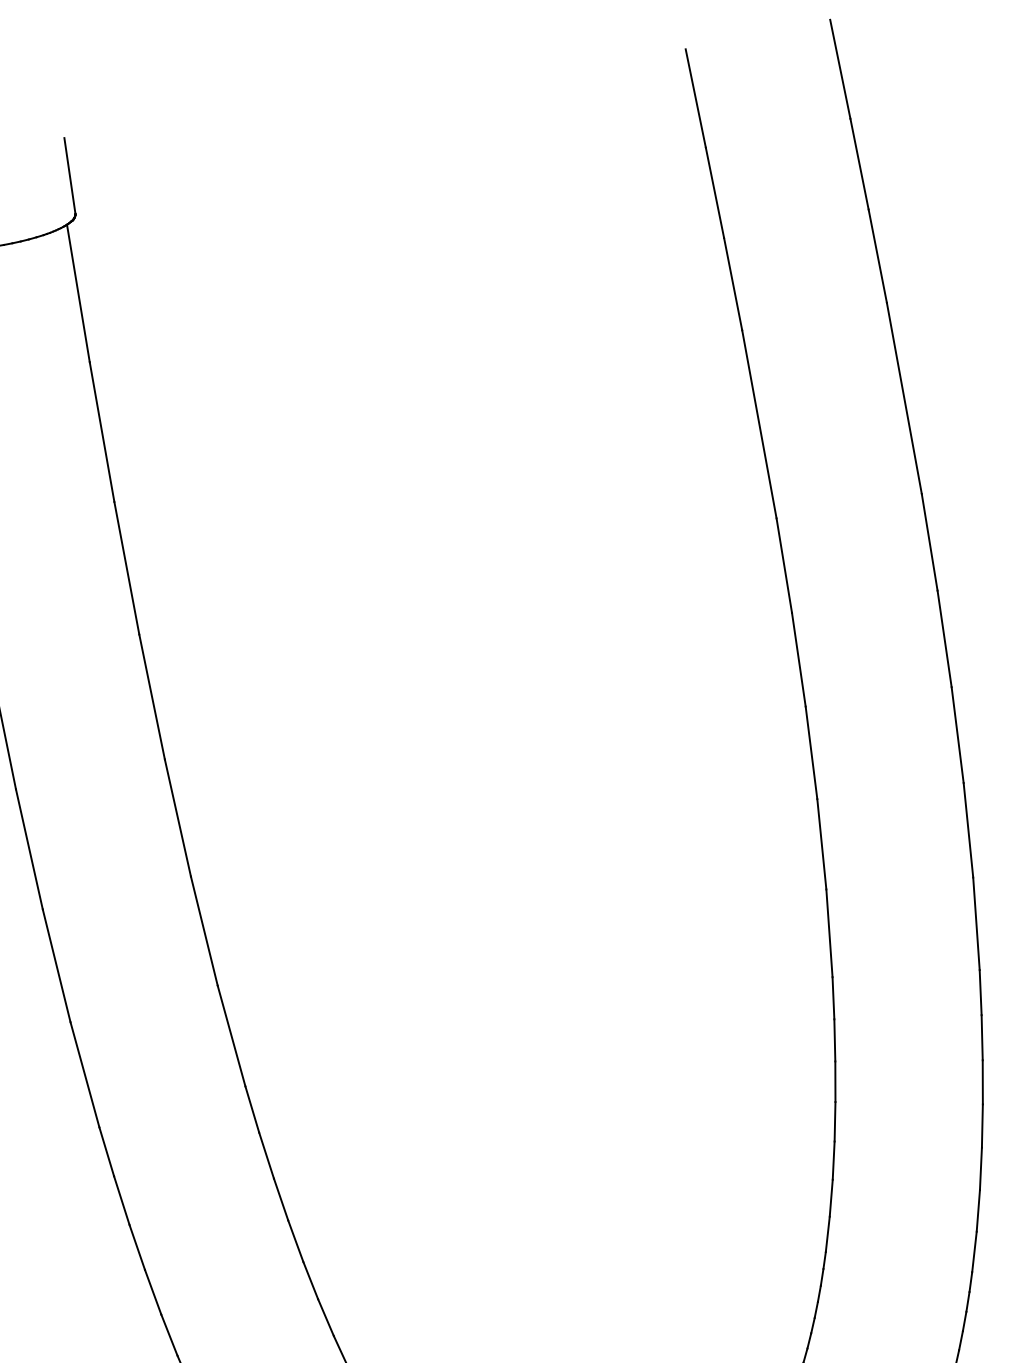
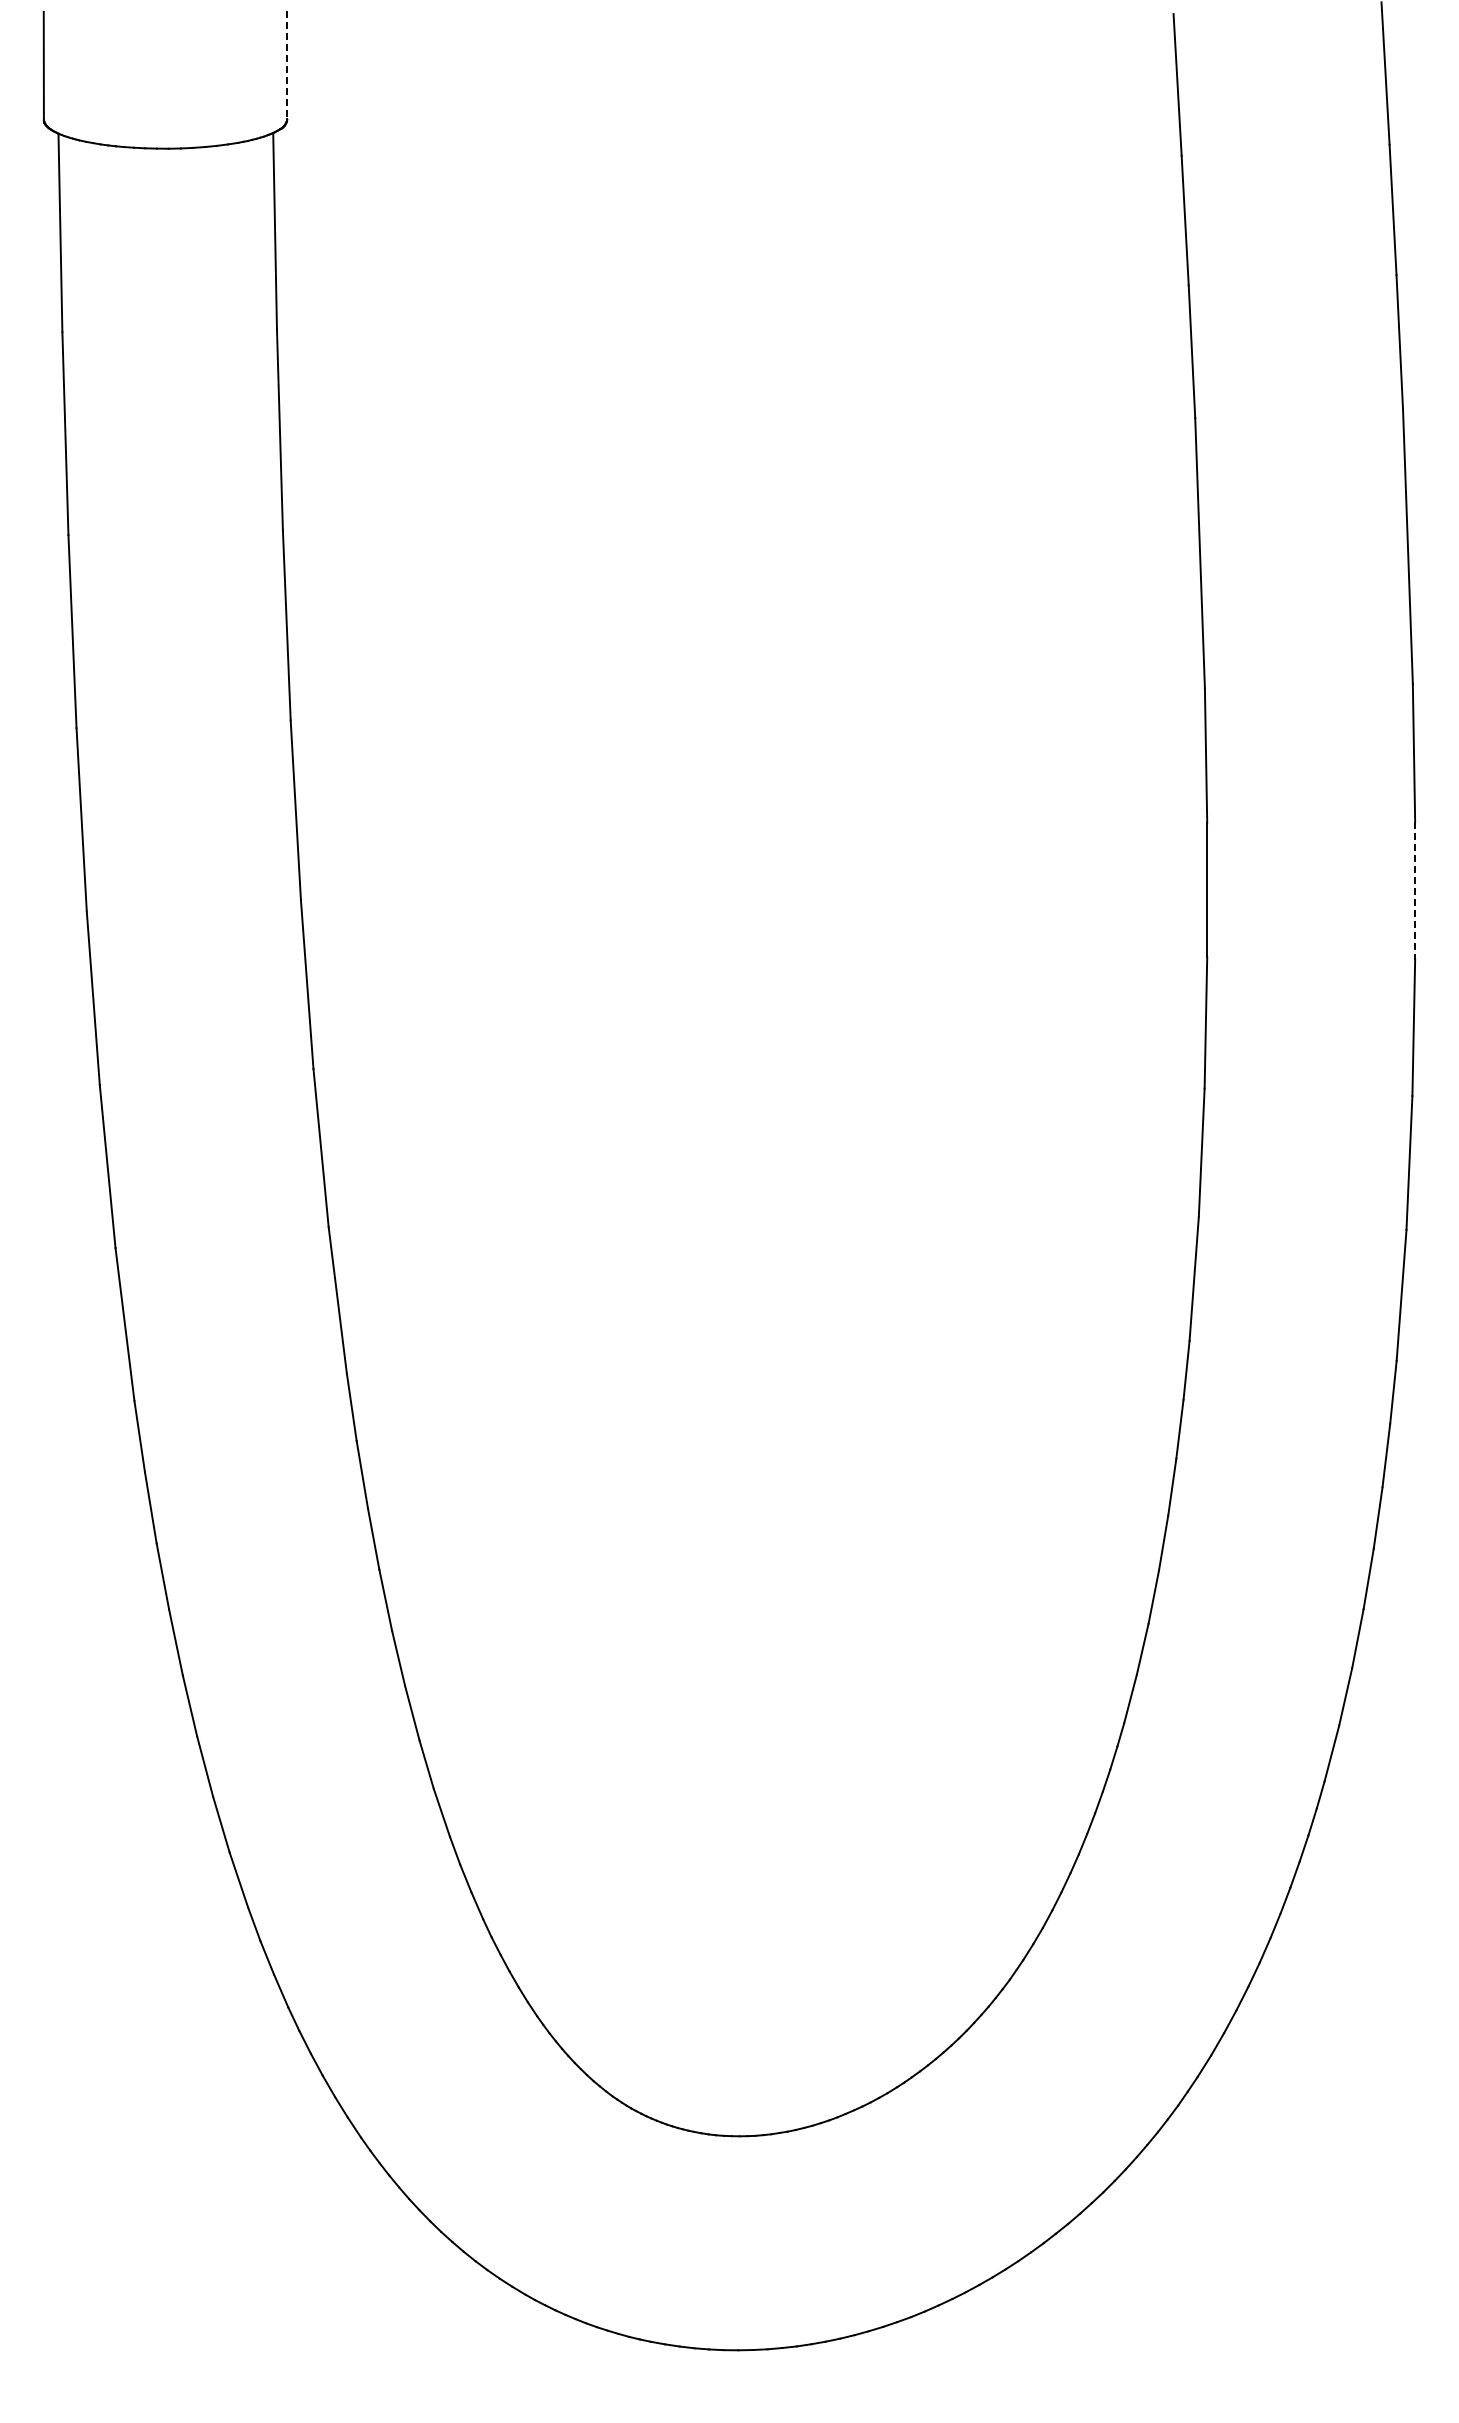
line: (70, 175) -> (287, 65), solid -> dashed
line: (944, 638) -> (1415, 890), solid -> dashed

